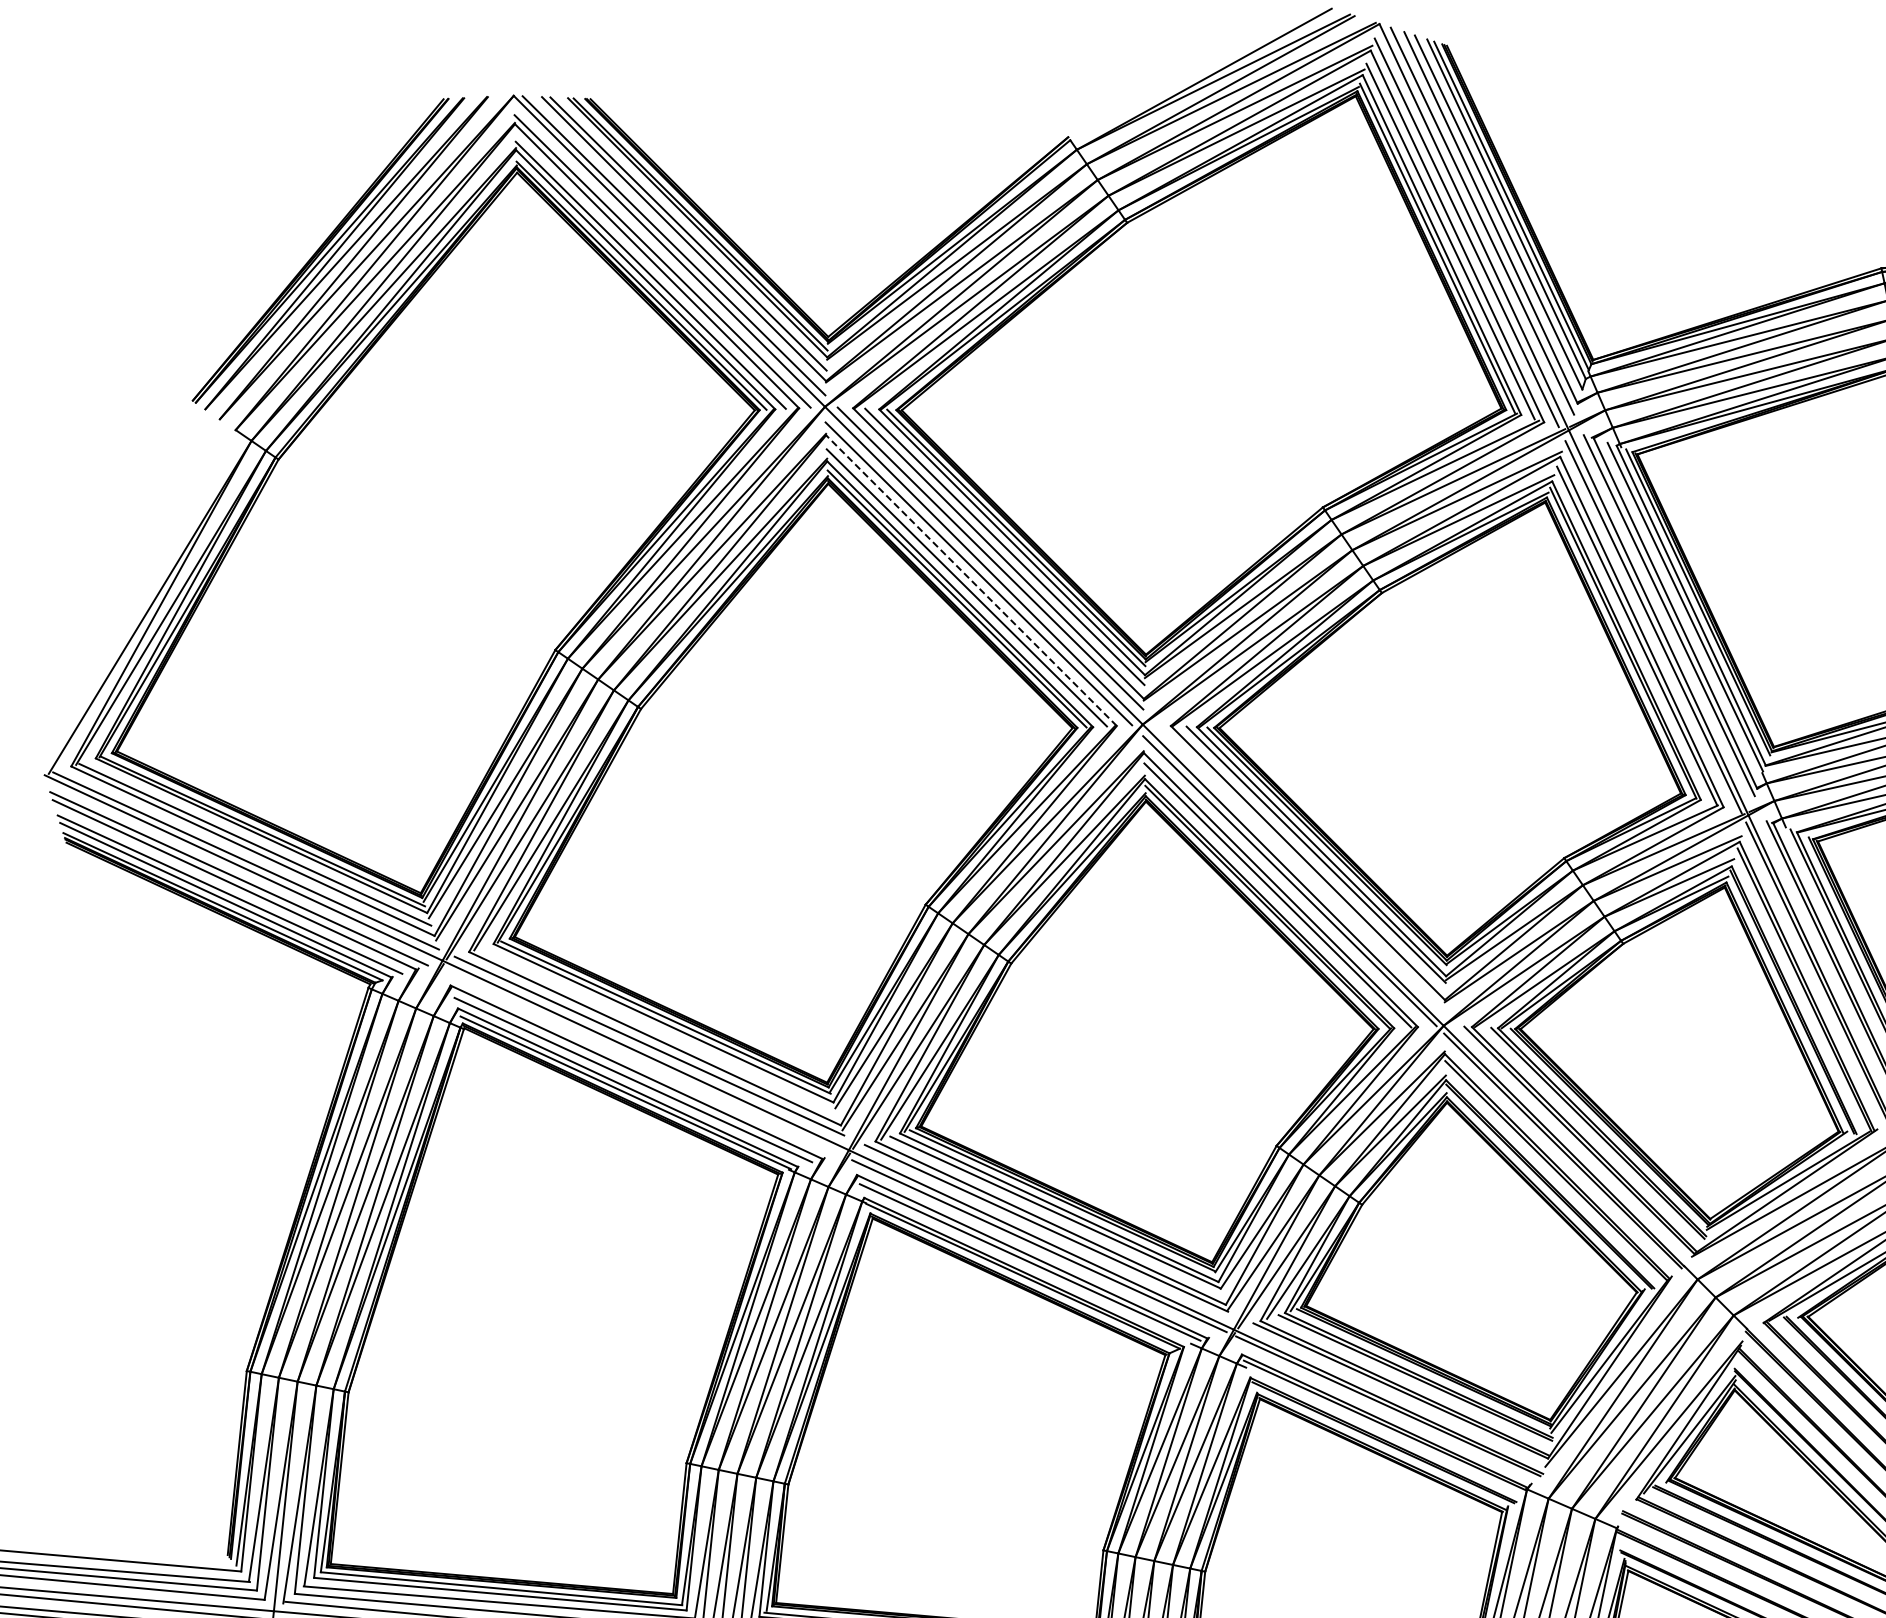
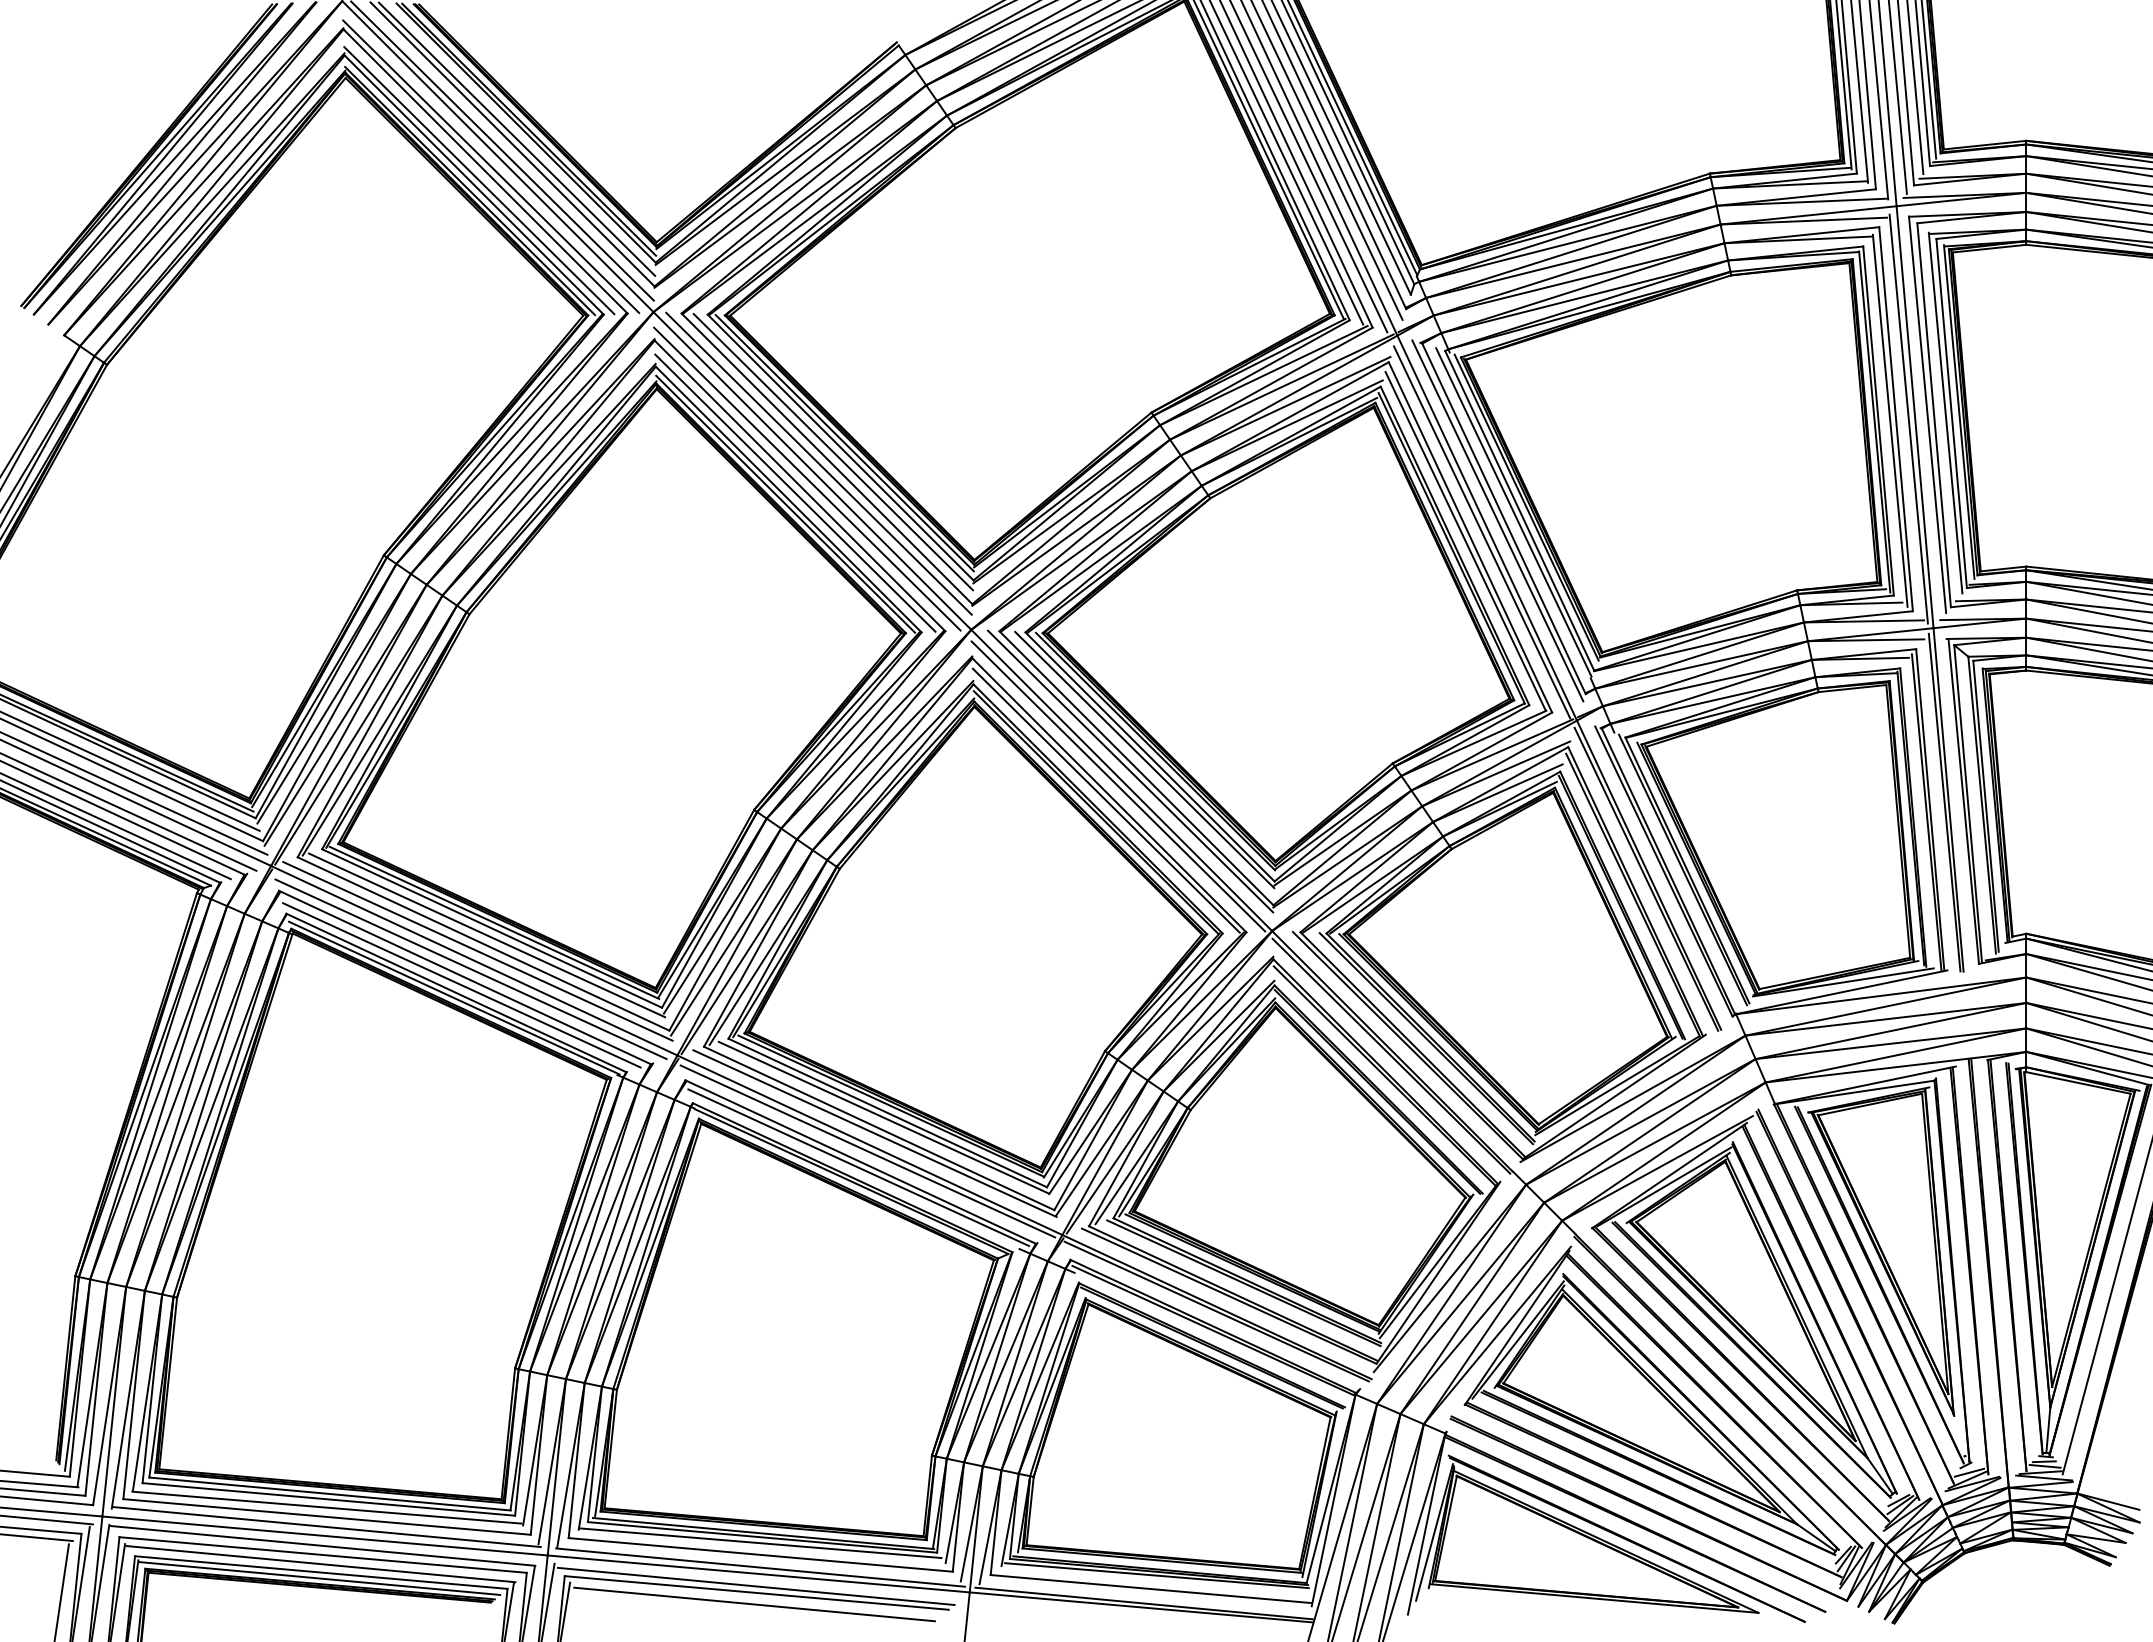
line: (971, 580) -> (799, 485), dashed -> solid
line: (1302, 866) -> (1130, 771), added
line: (658, 1030) -> (486, 935), added
line: (642, 1064) -> (470, 969), added

